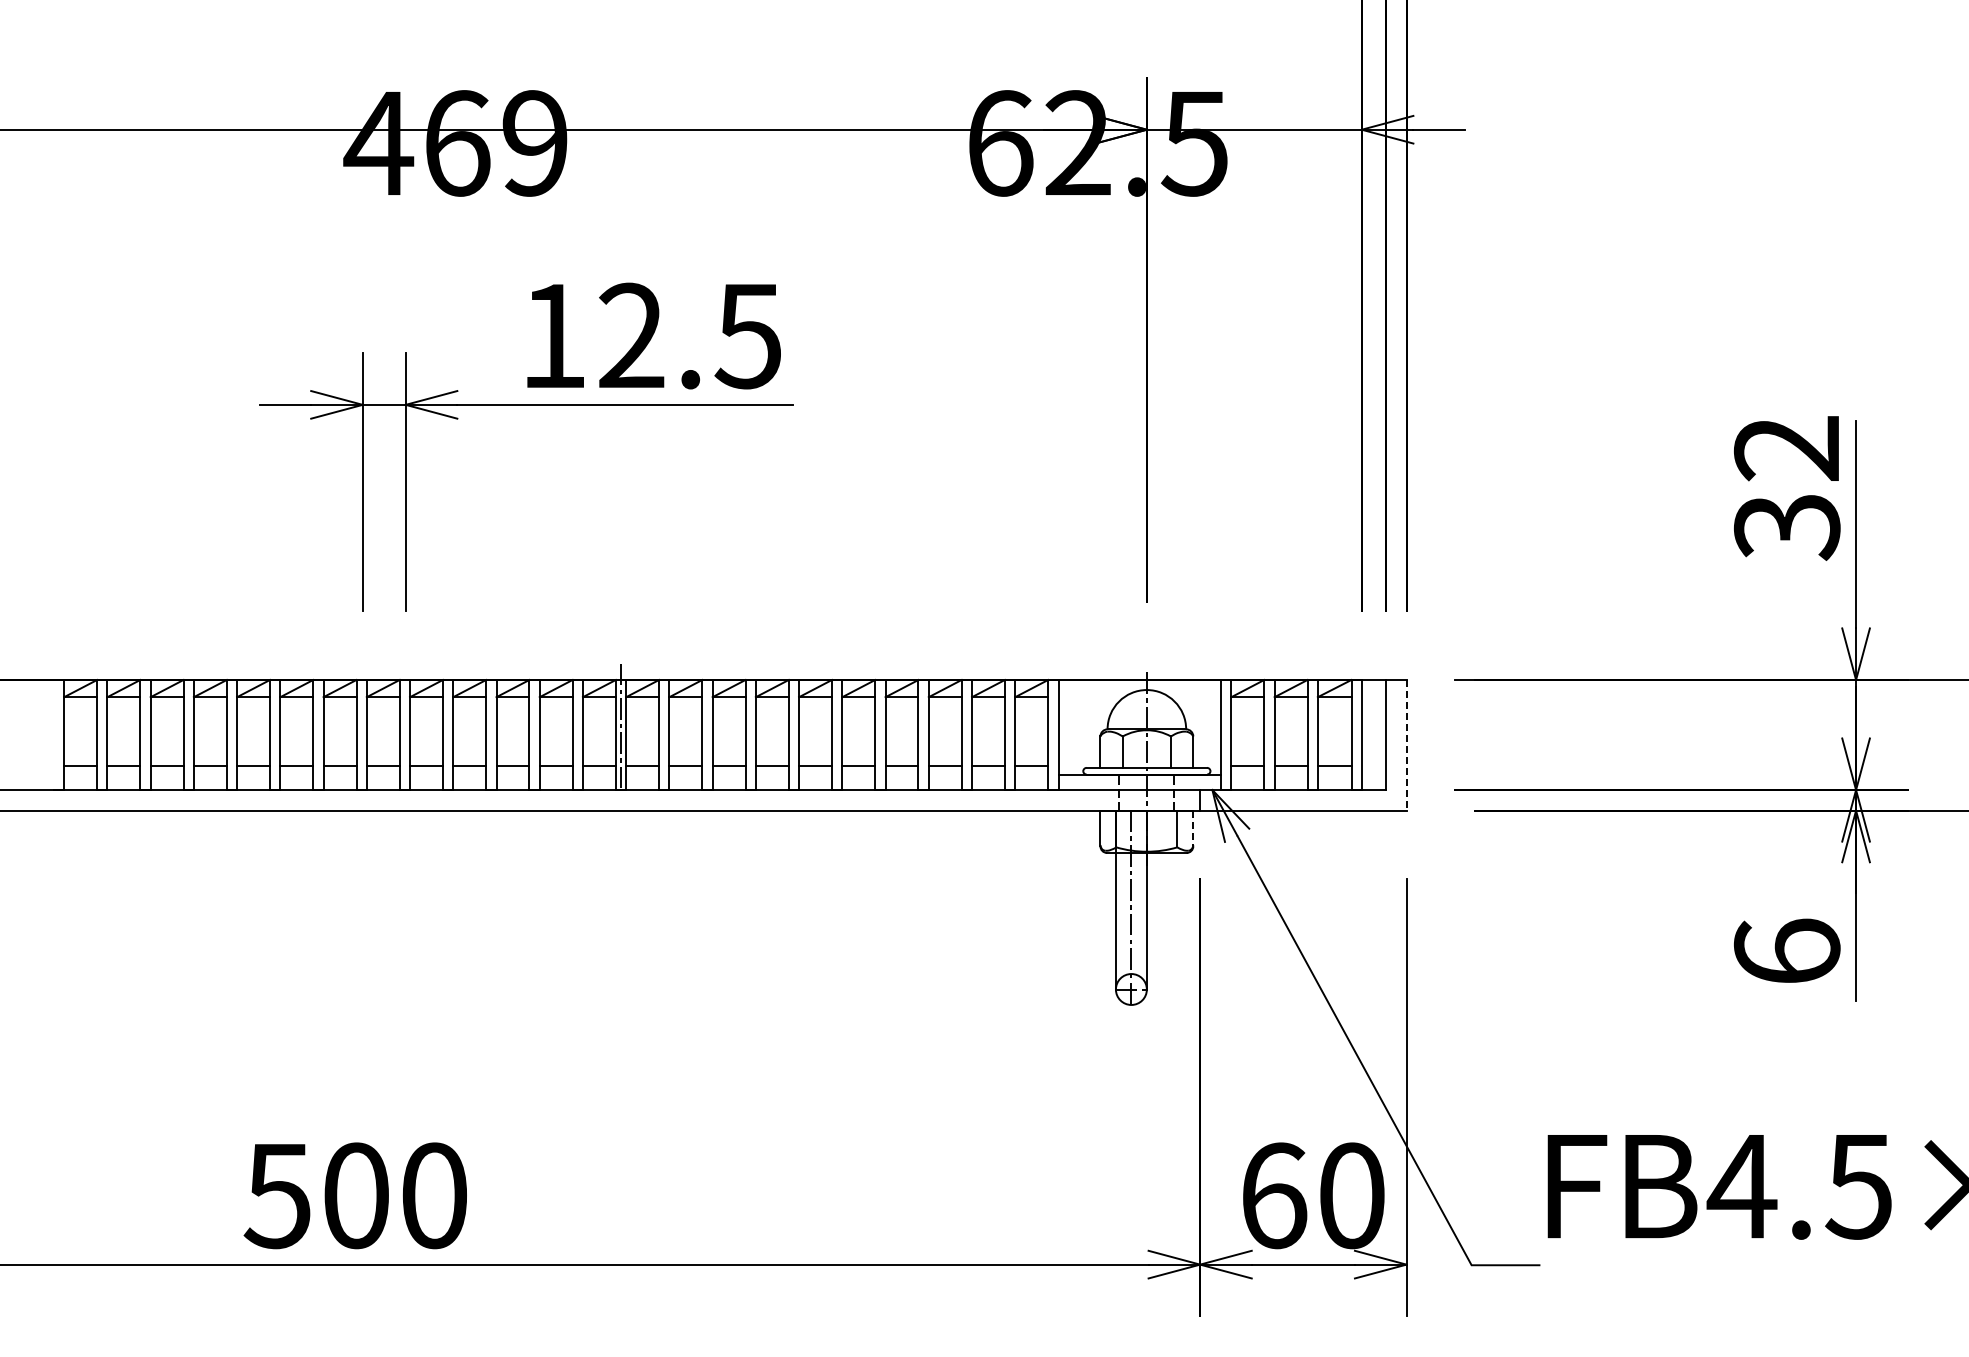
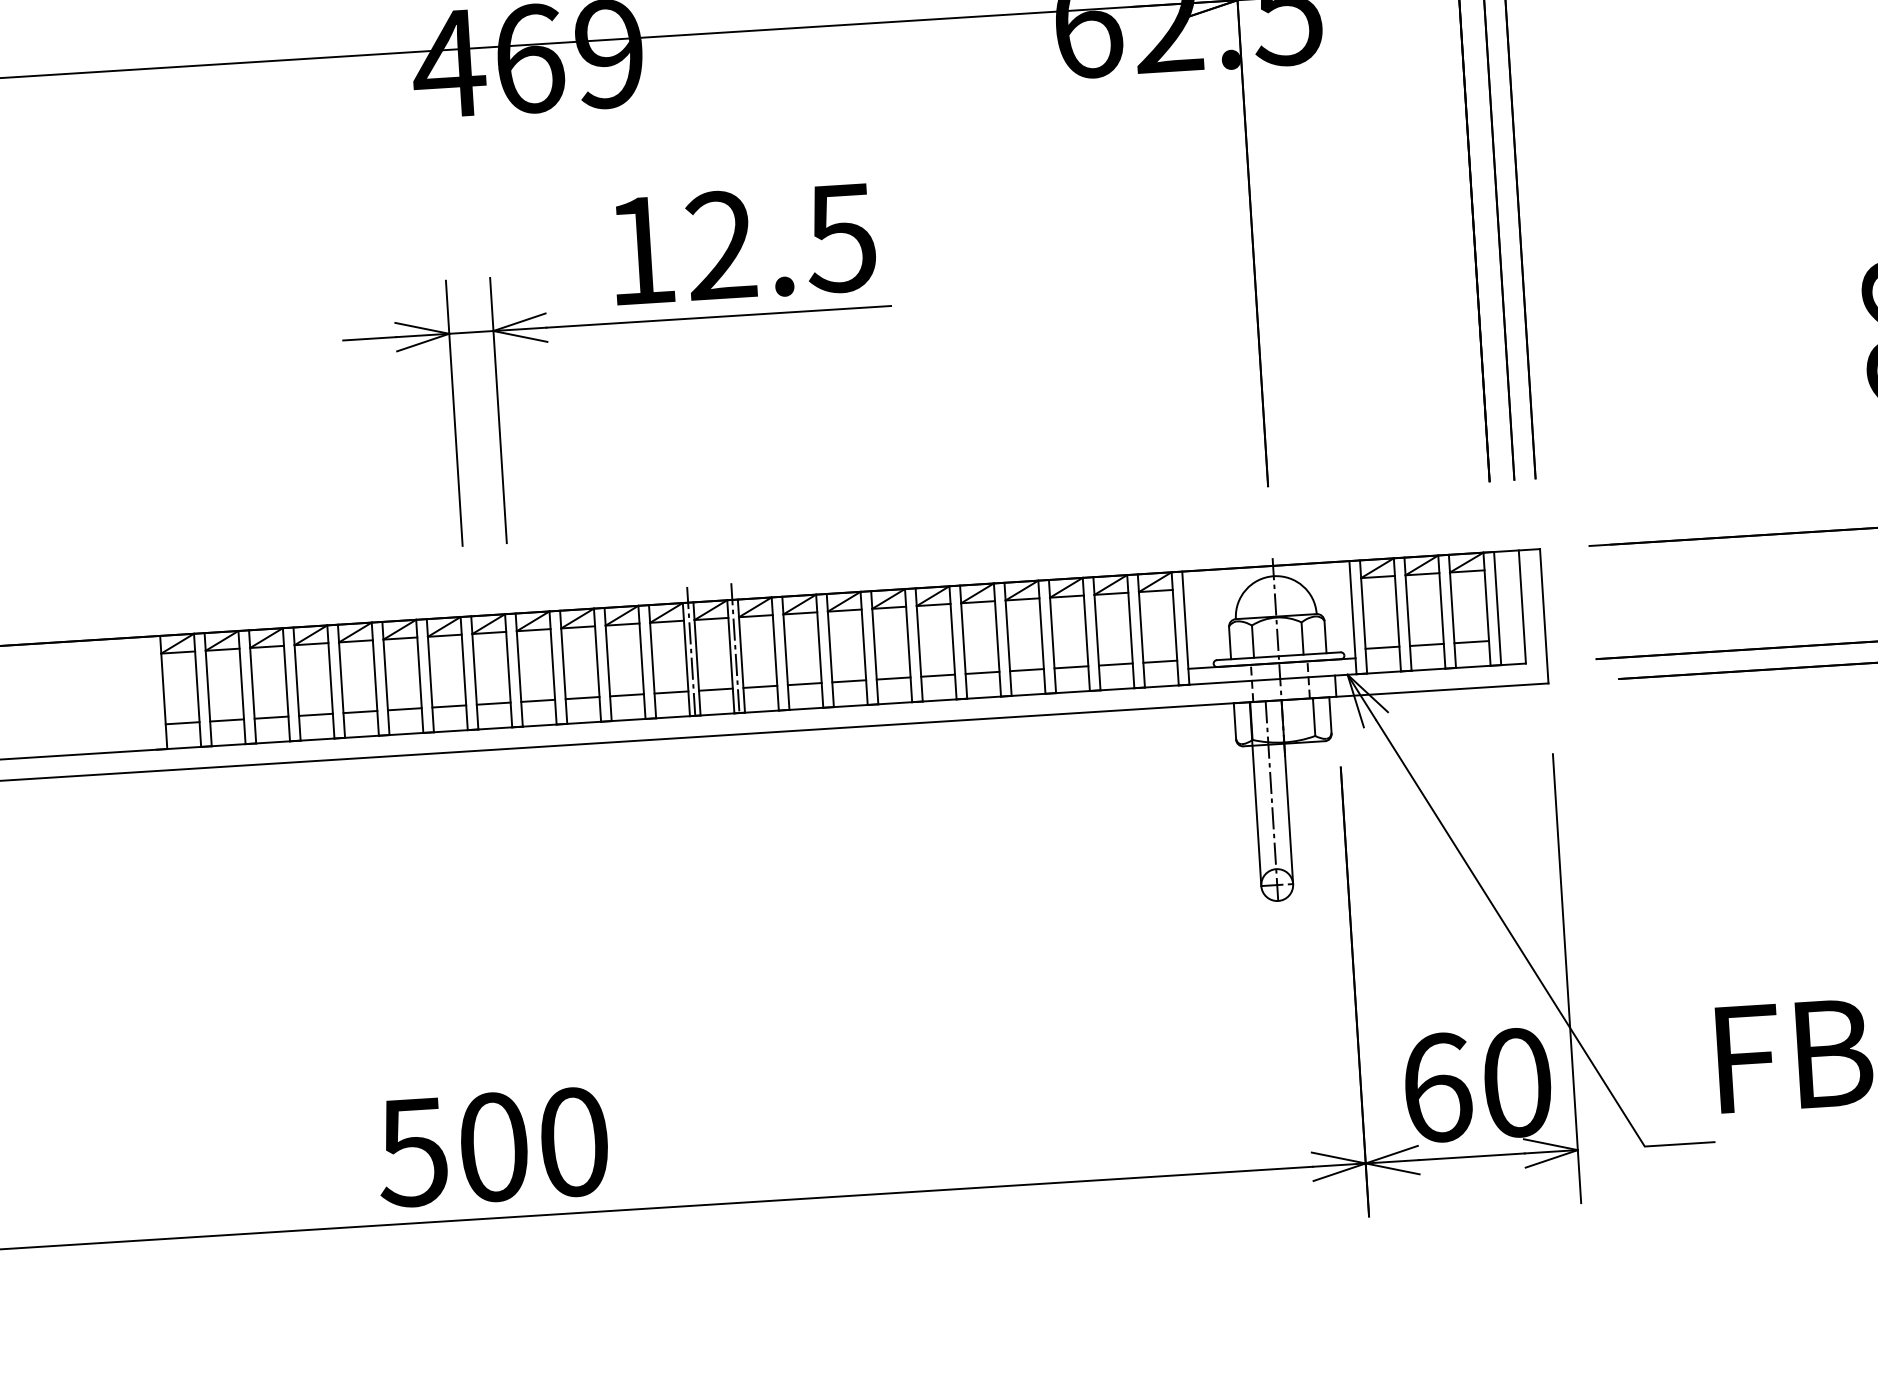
line: (577, 727) -> (690, 651), added
line: (1406, 745) -> (1544, 616), dashed -> solid
line: (1193, 828) -> (1330, 715), dashed -> solid

